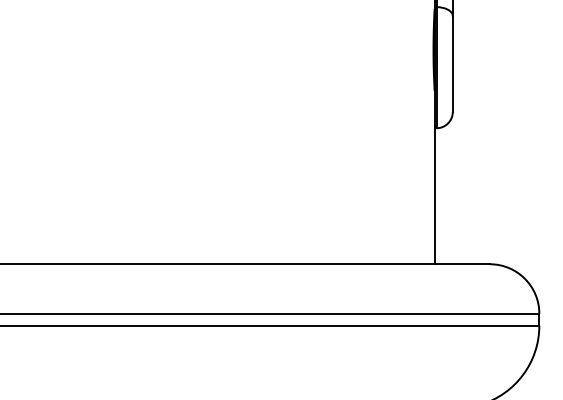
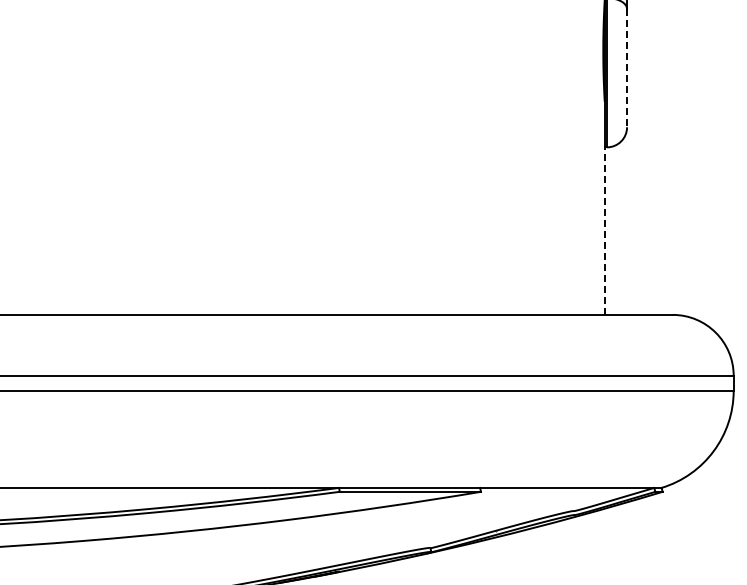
line: (453, 64) -> (627, 68), solid -> dashed
line: (434, 196) -> (604, 231), solid -> dashed

